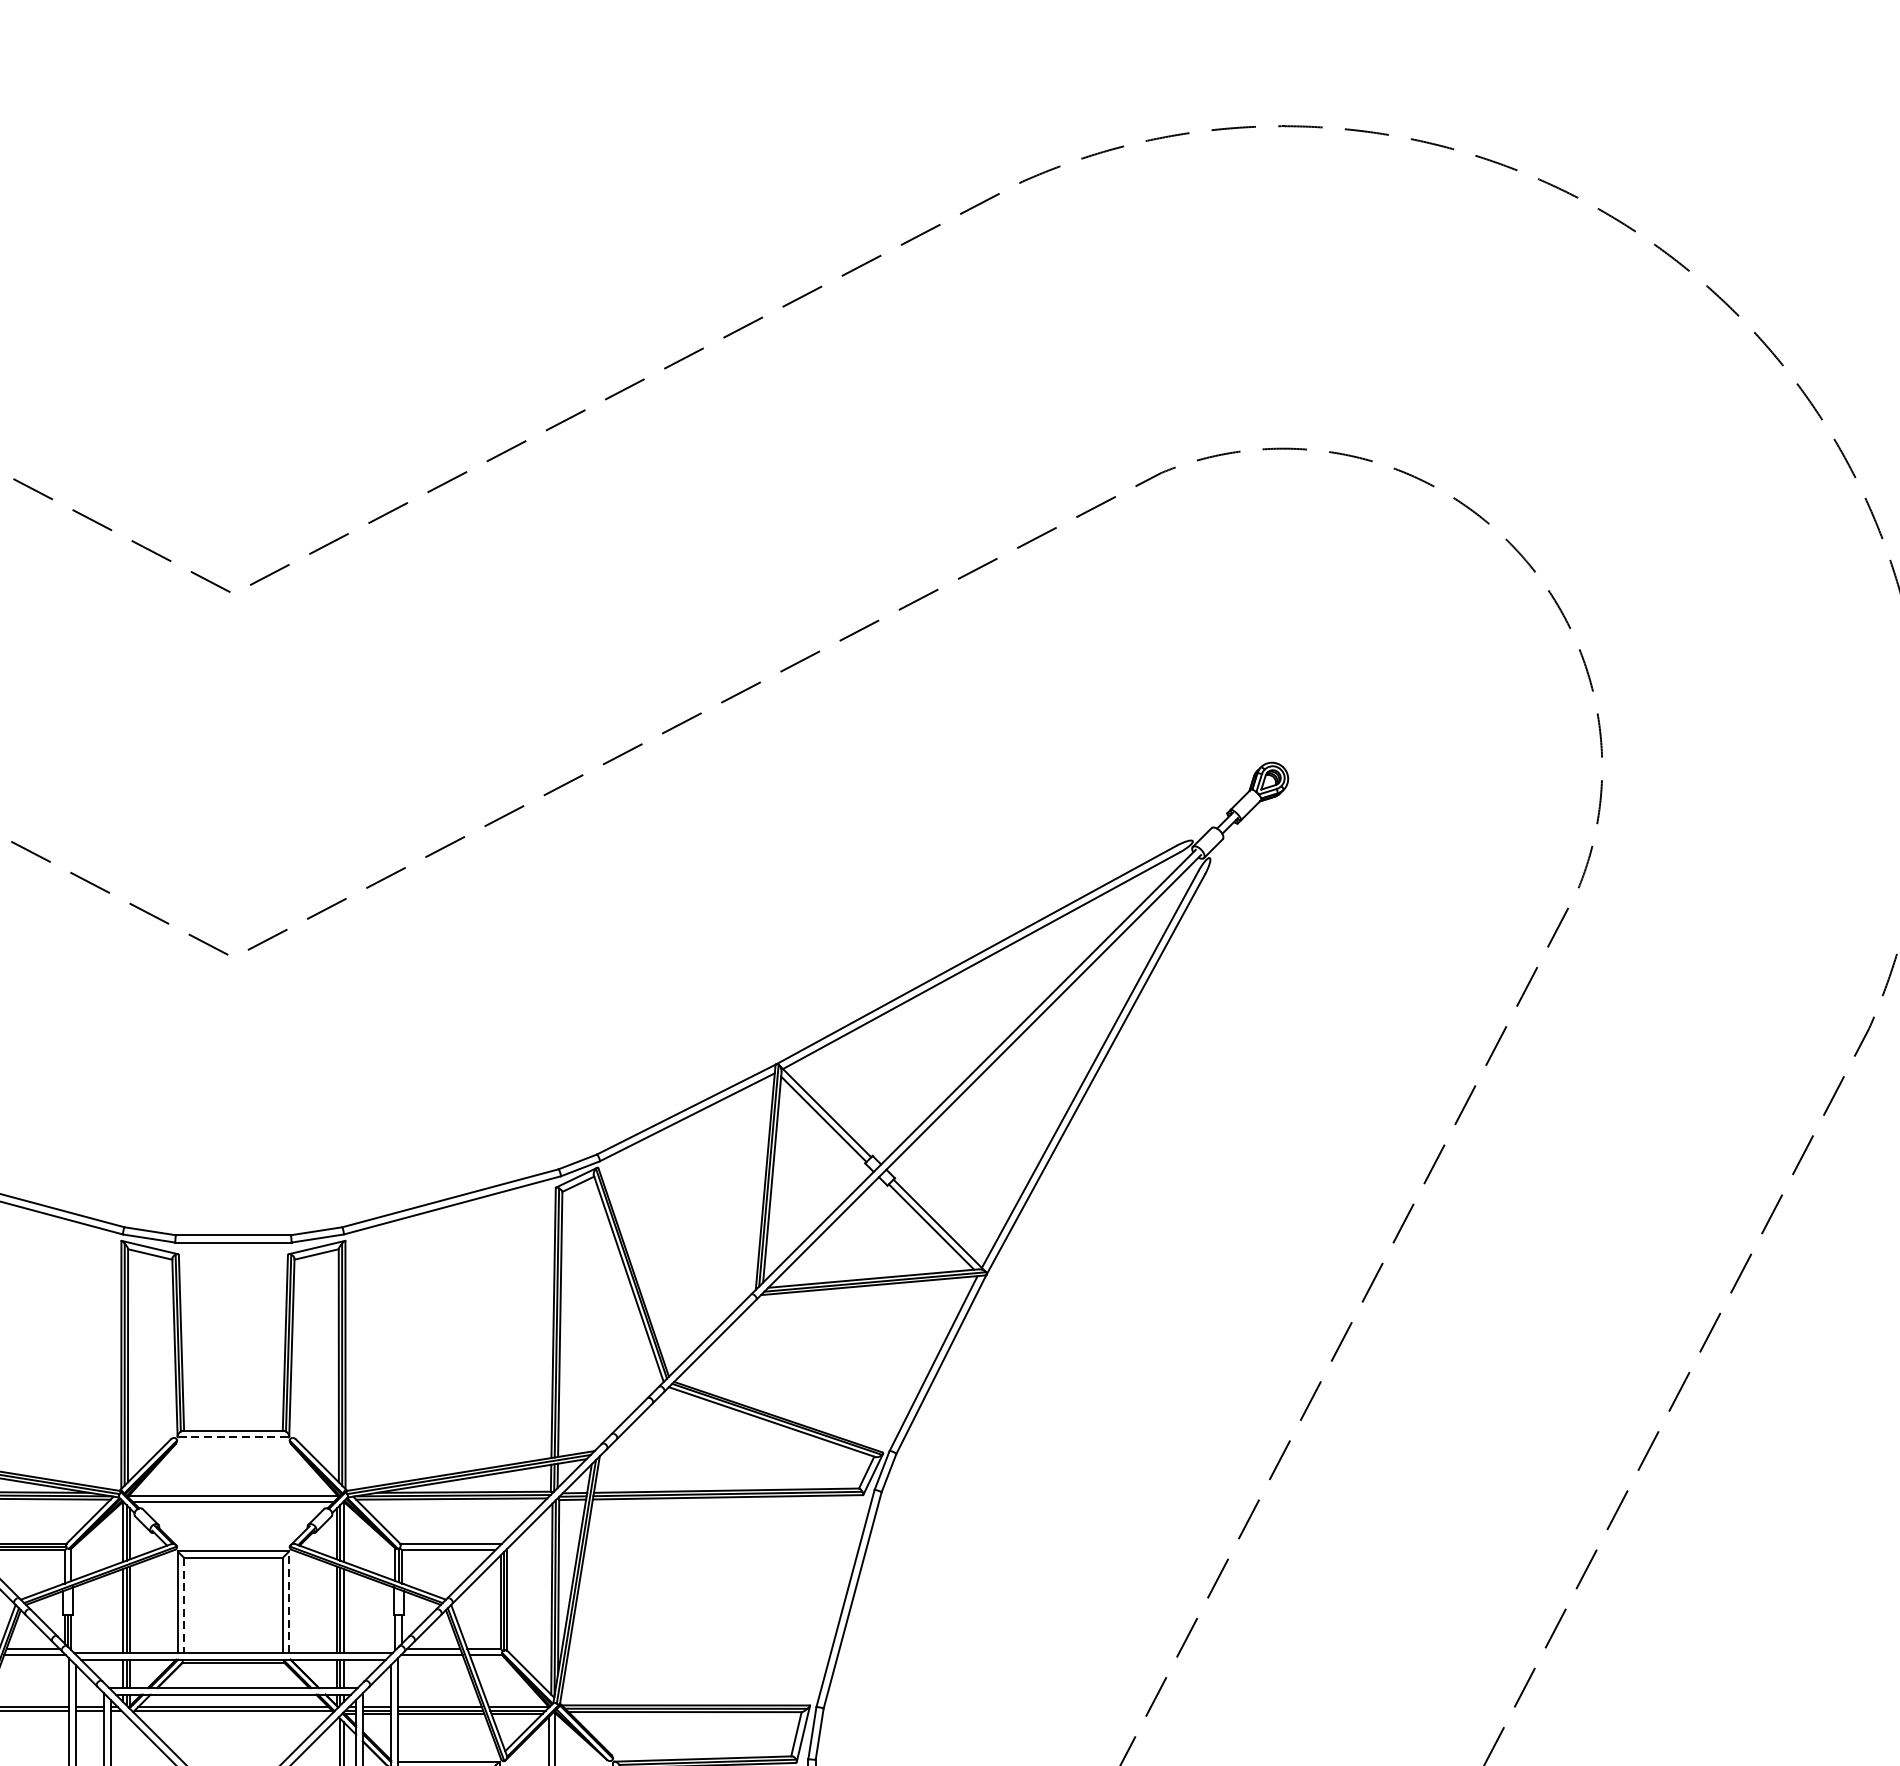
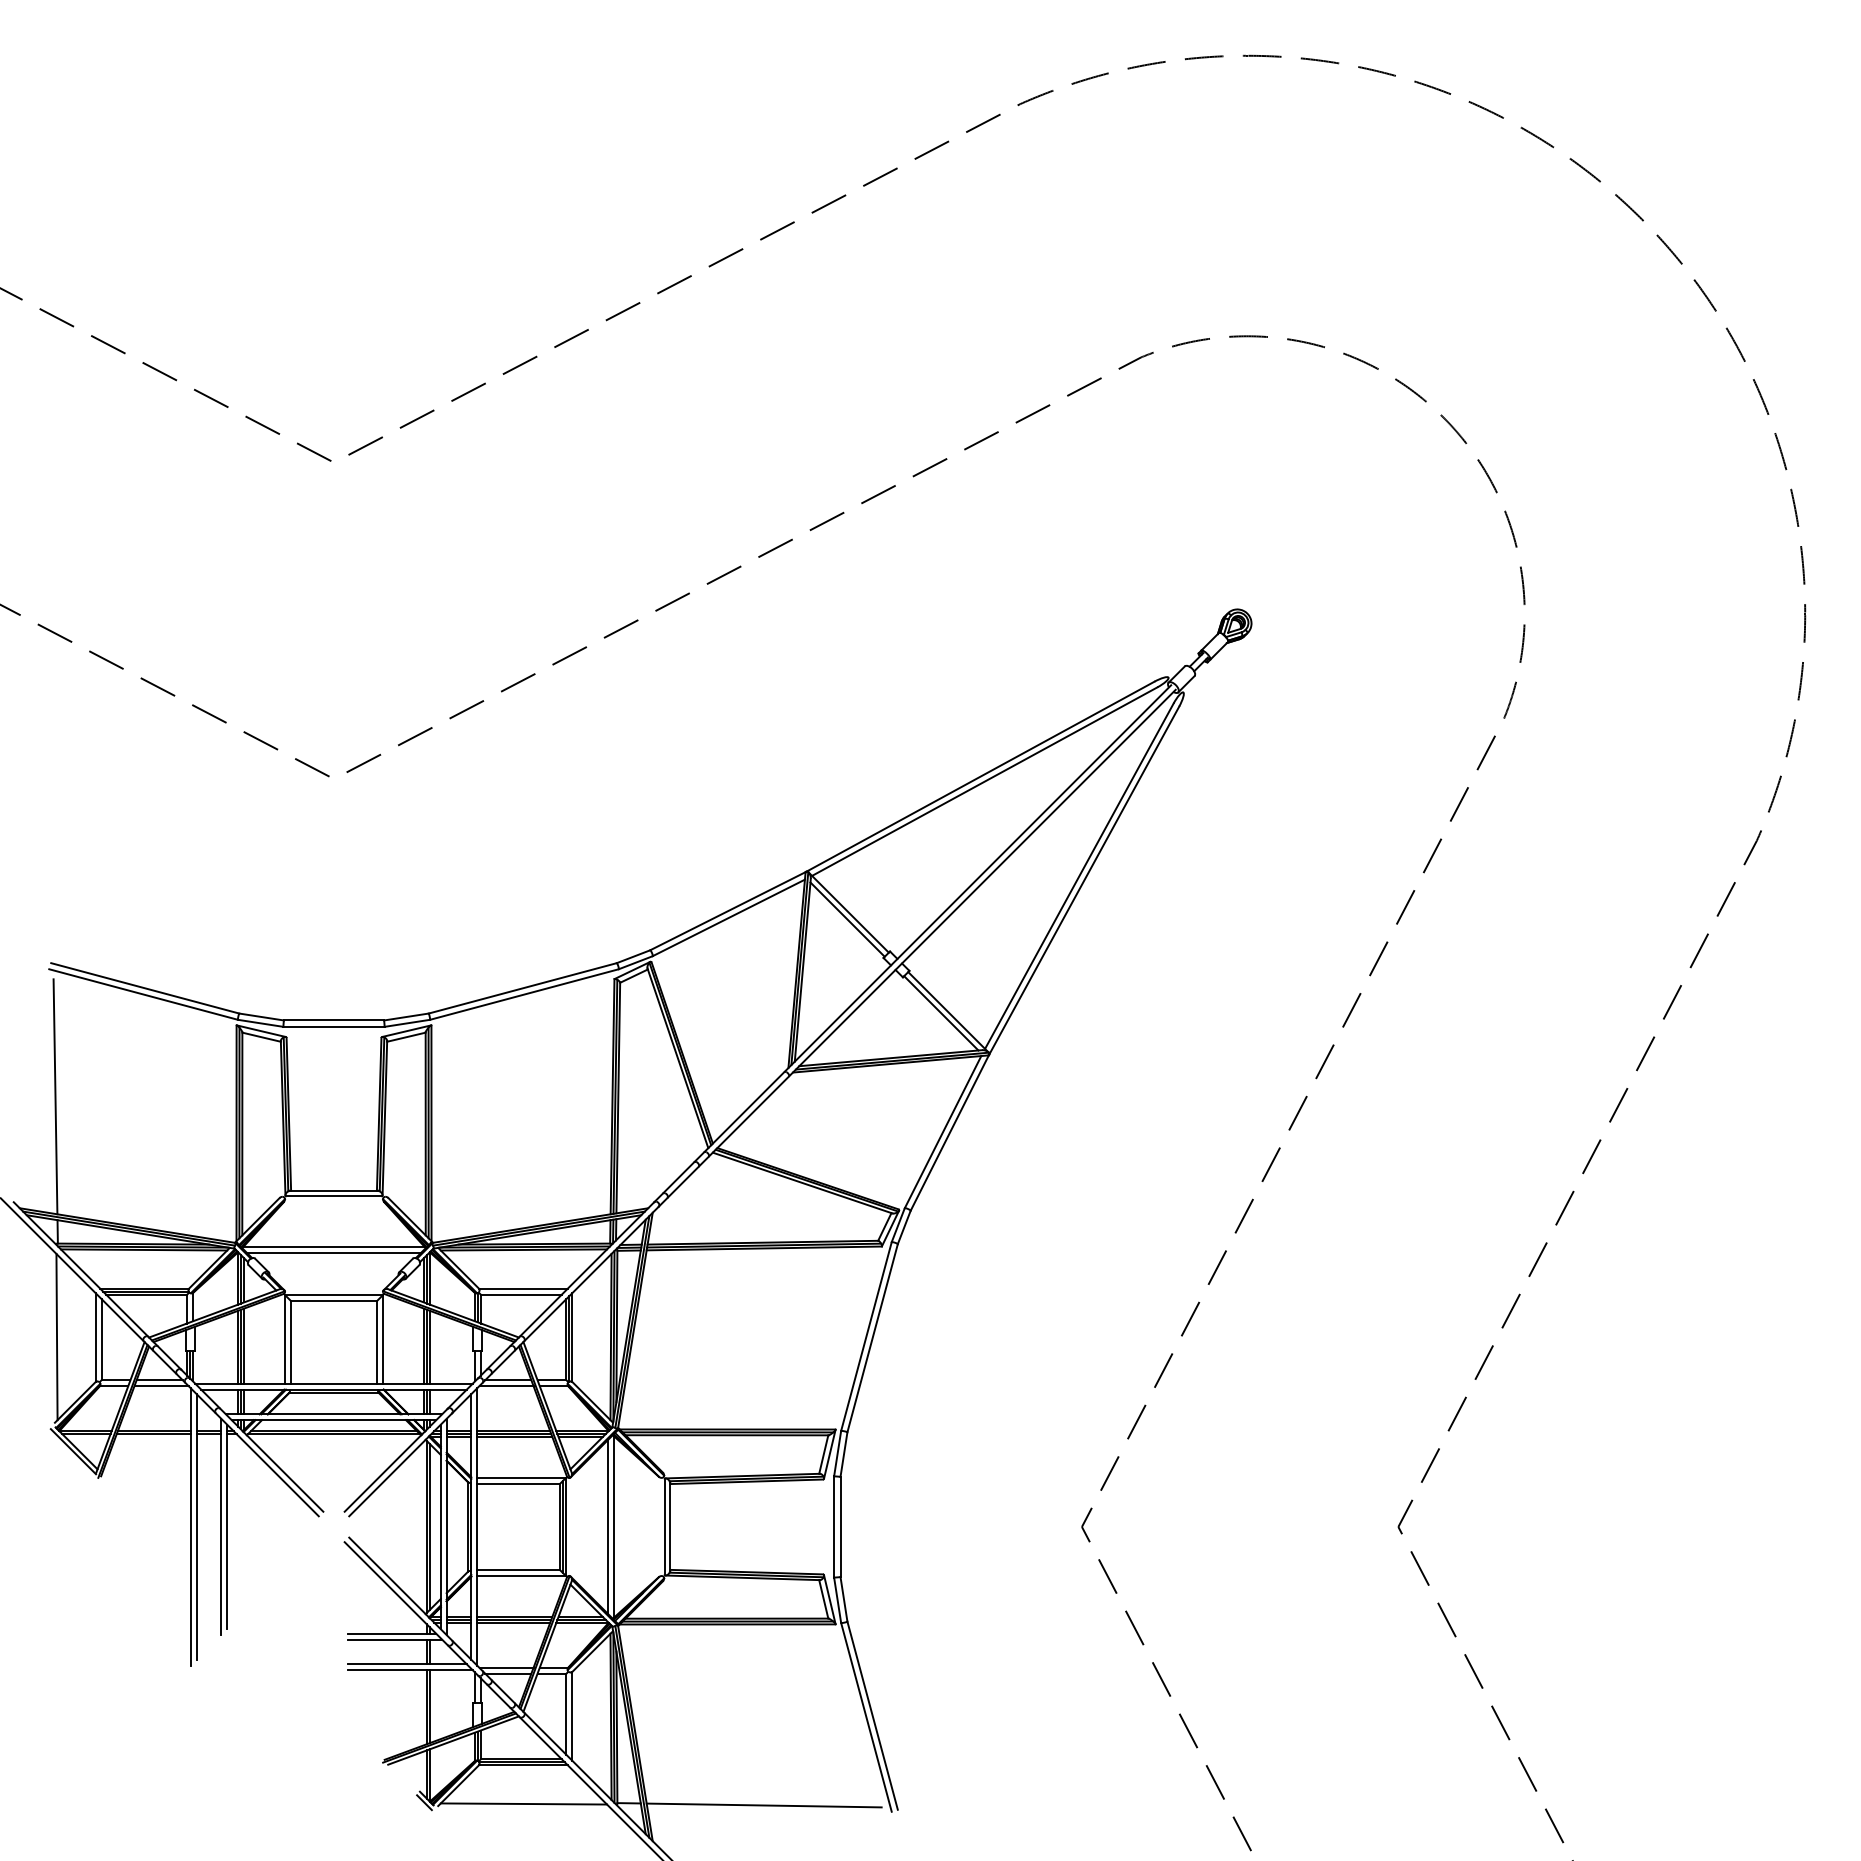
line: (233, 1437) -> (334, 1196), dashed -> solid
line: (289, 1601) -> (382, 1339), dashed -> solid
line: (184, 1606) -> (291, 1343), dashed -> solid

